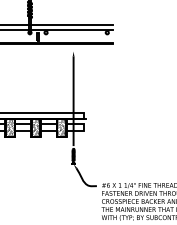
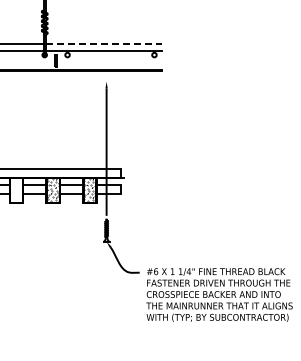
line: (72, 24) -> (104, 43), solid -> dashed
hatch: (10, 128) -> (16, 190), removed

